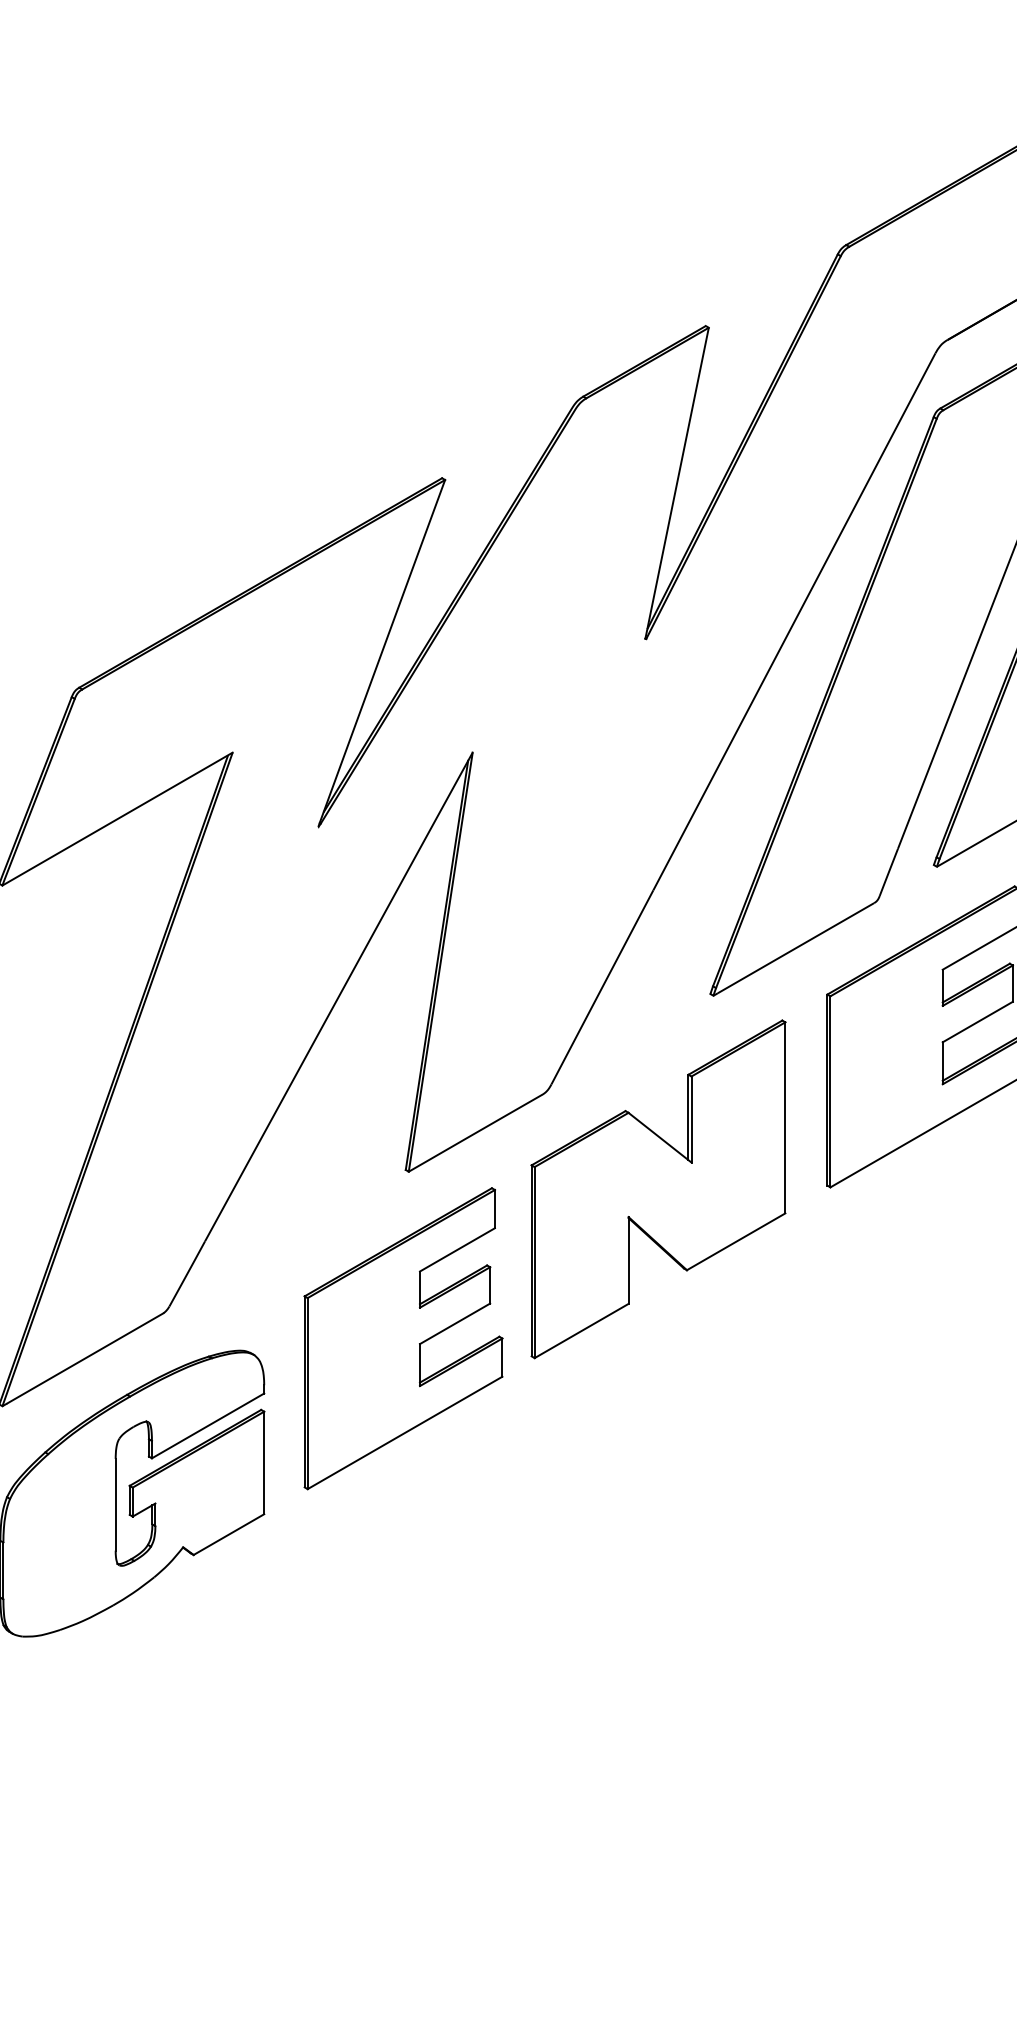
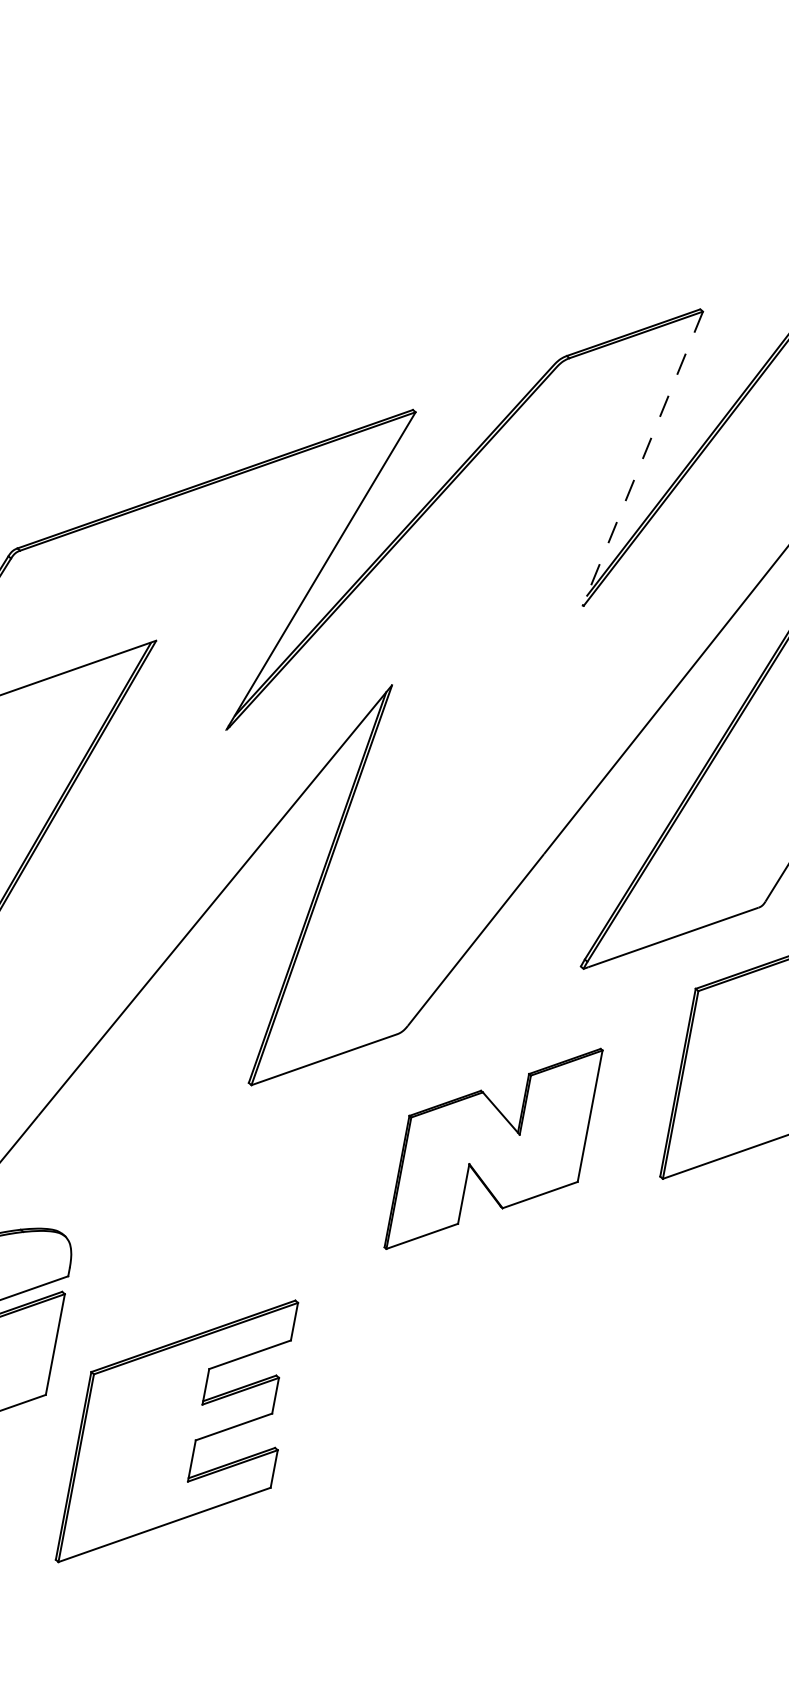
line: (677, 483) -> (643, 458), solid -> dashed
part: (658, 1189) -> (493, 1149), size x0.7
part: (403, 1338) -> (180, 1431), moved

